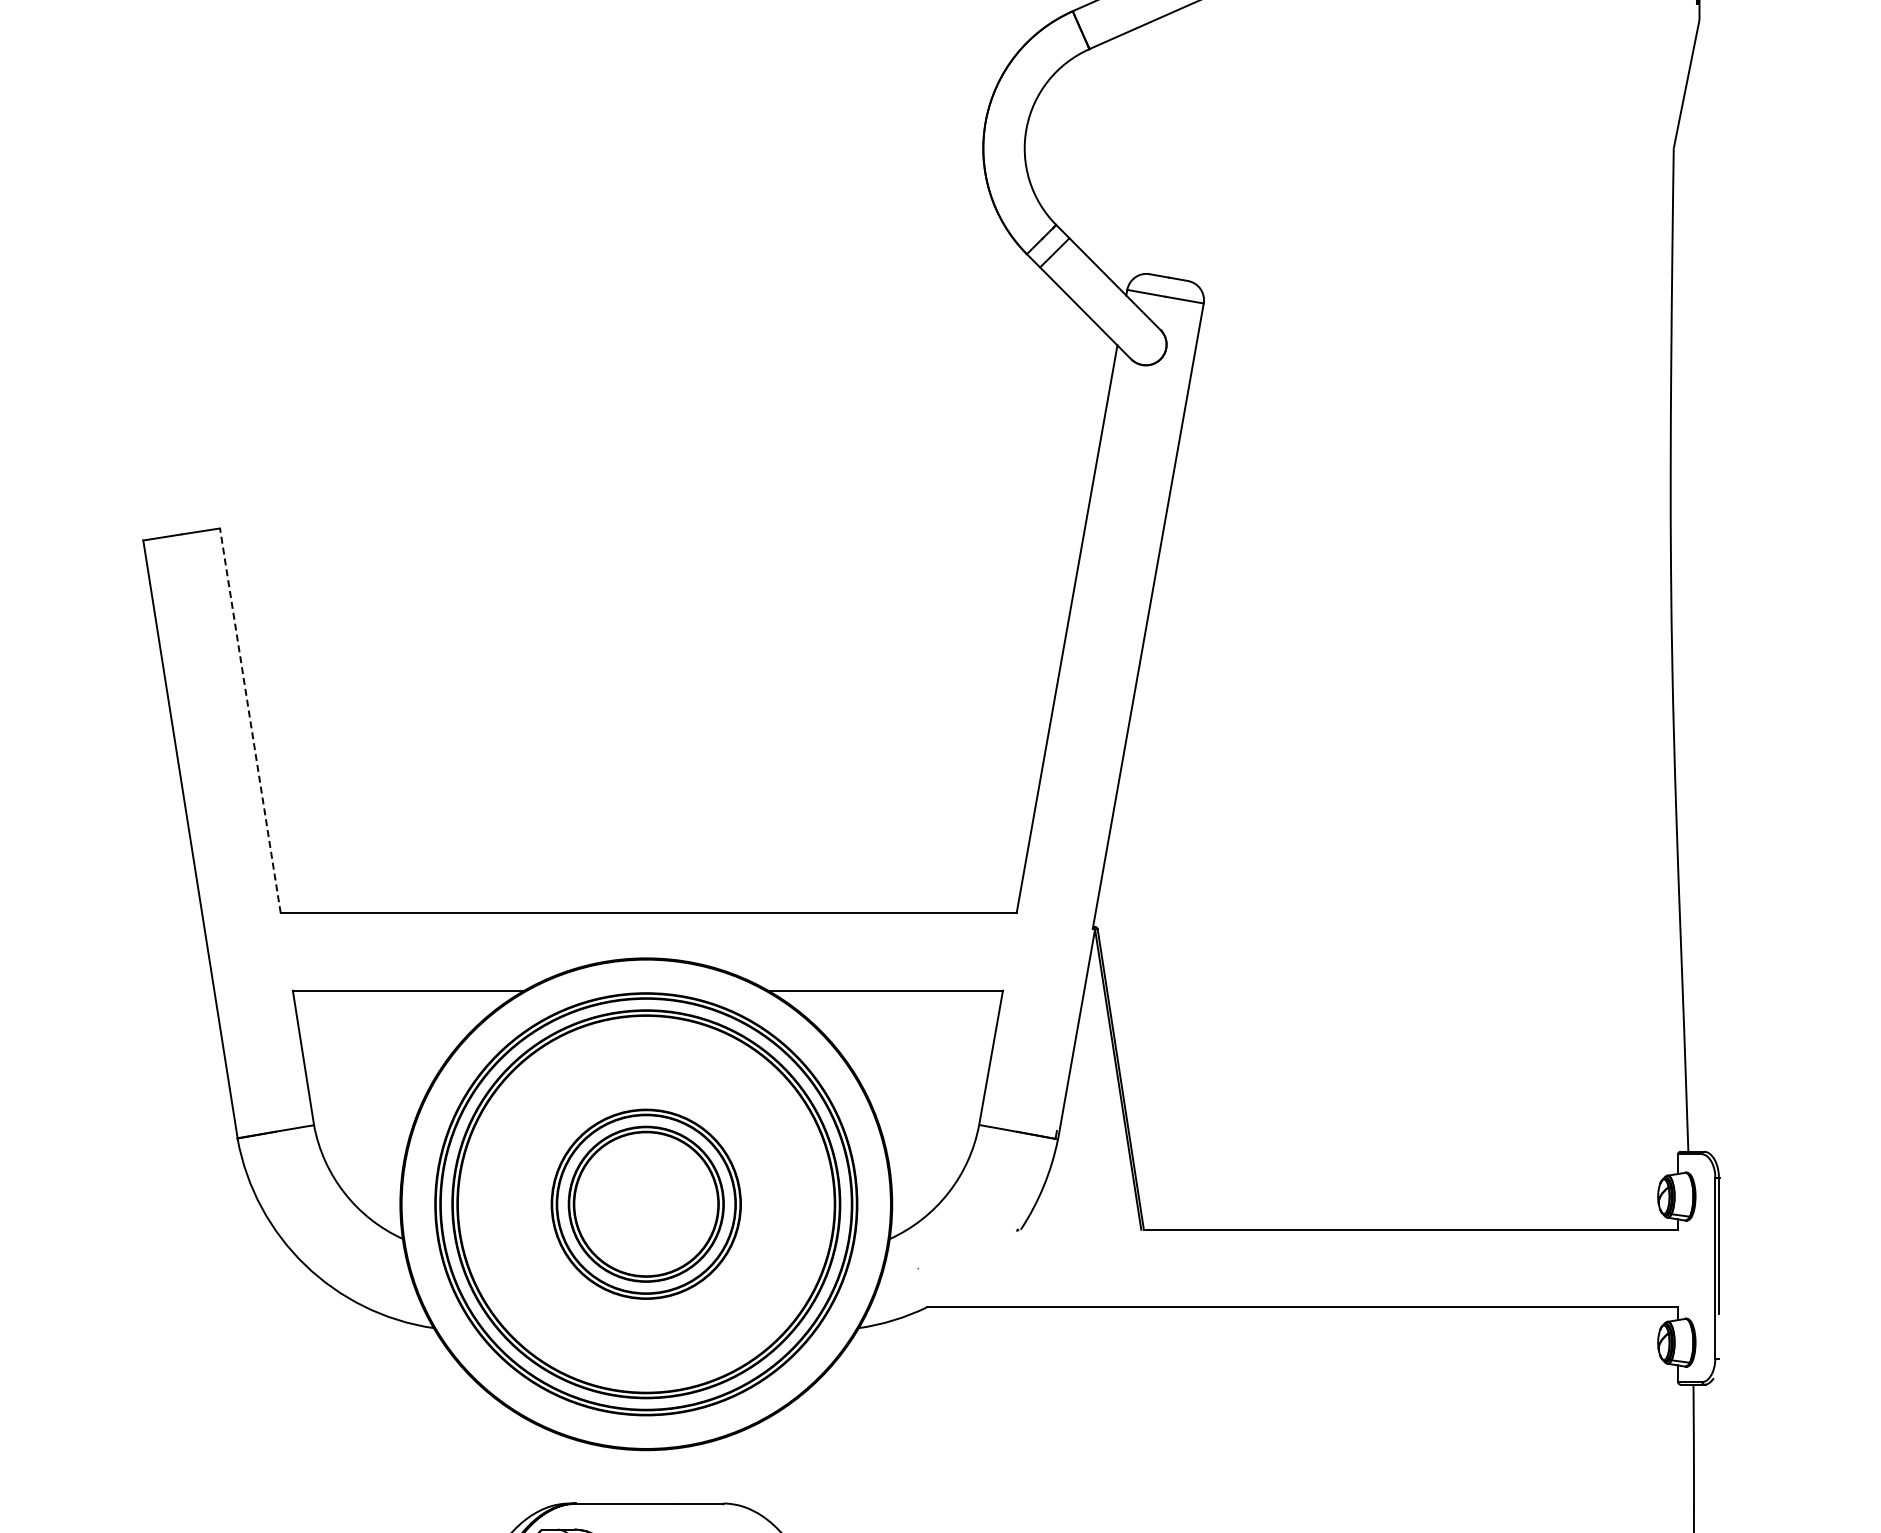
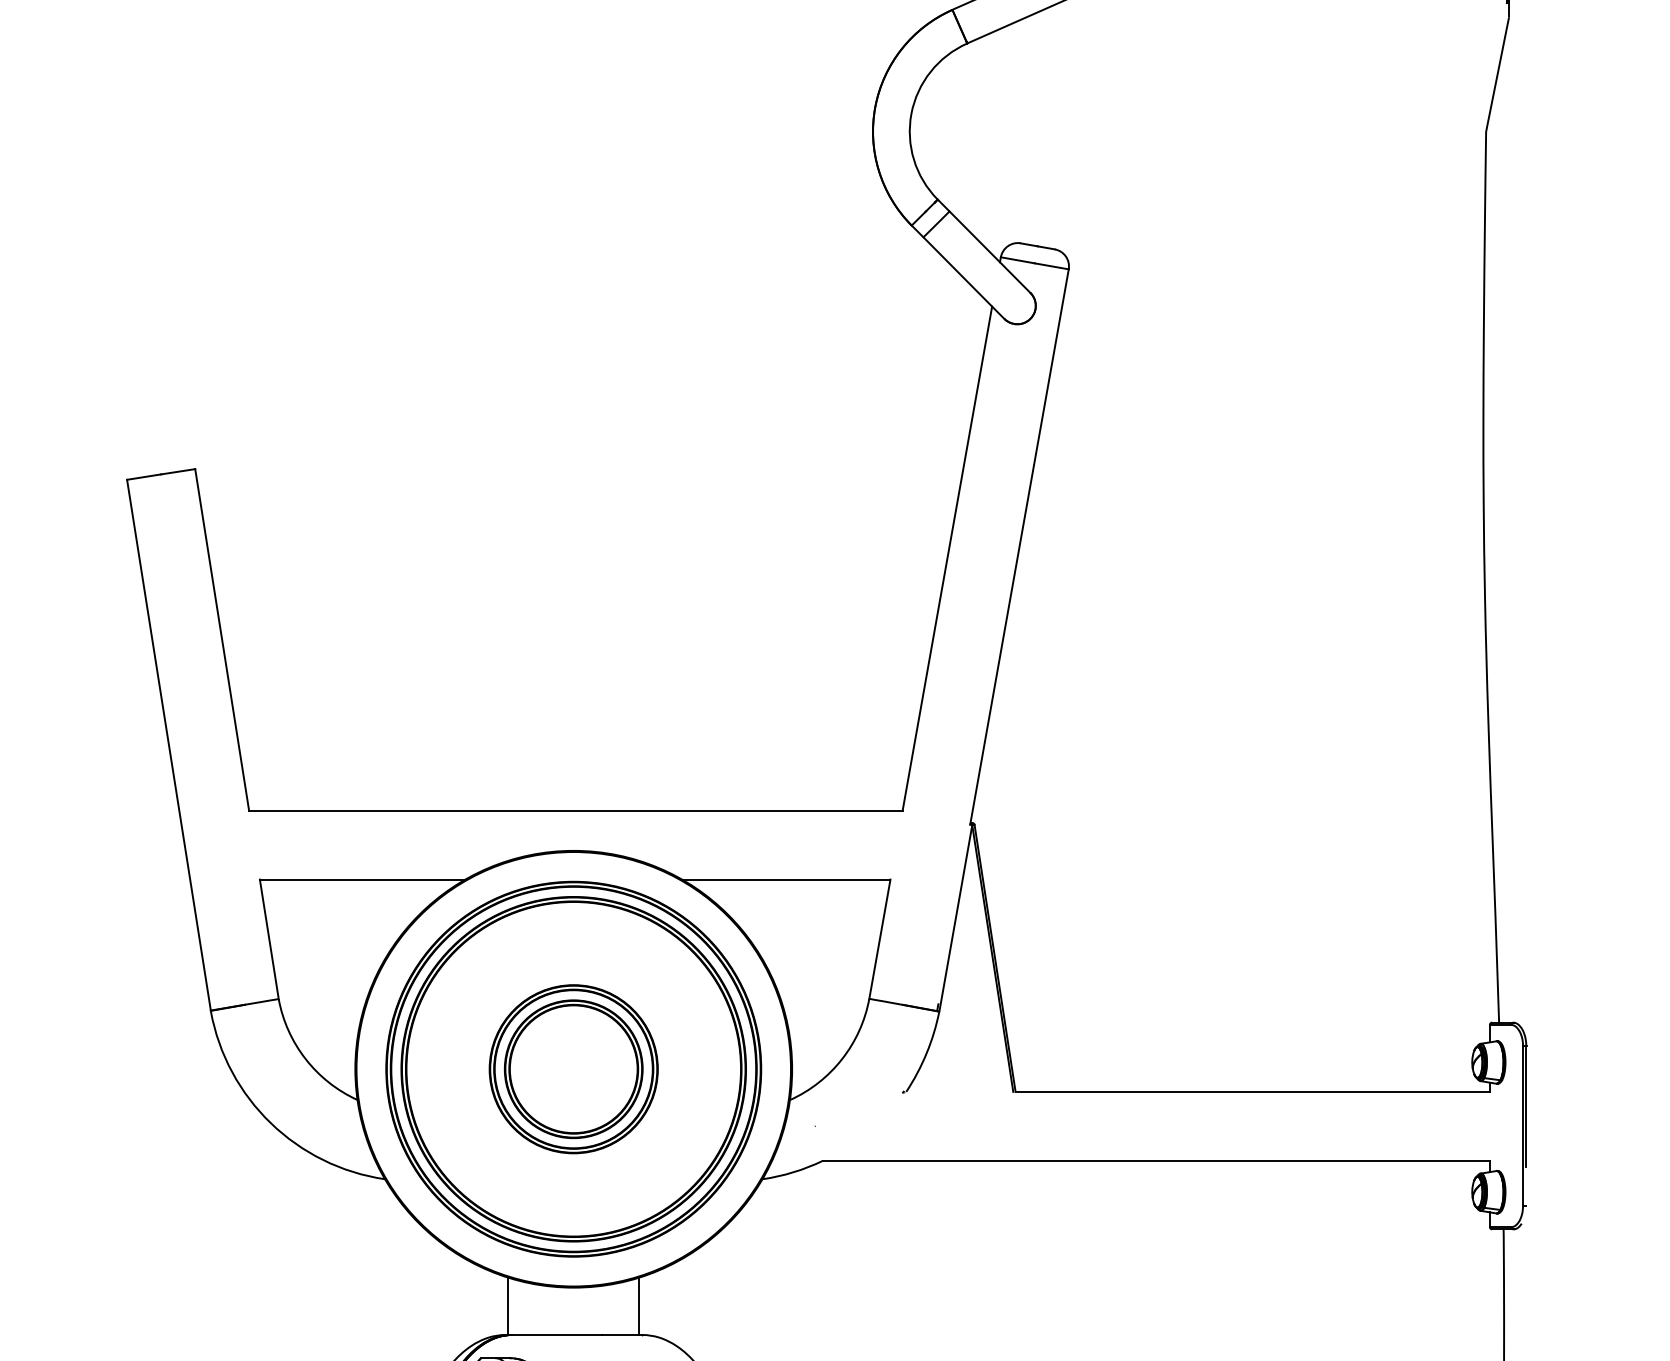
line: (250, 720) -> (222, 639), dashed -> solid
line: (572, 1470) -> (508, 1305), added
line: (720, 1470) -> (639, 1305), added

